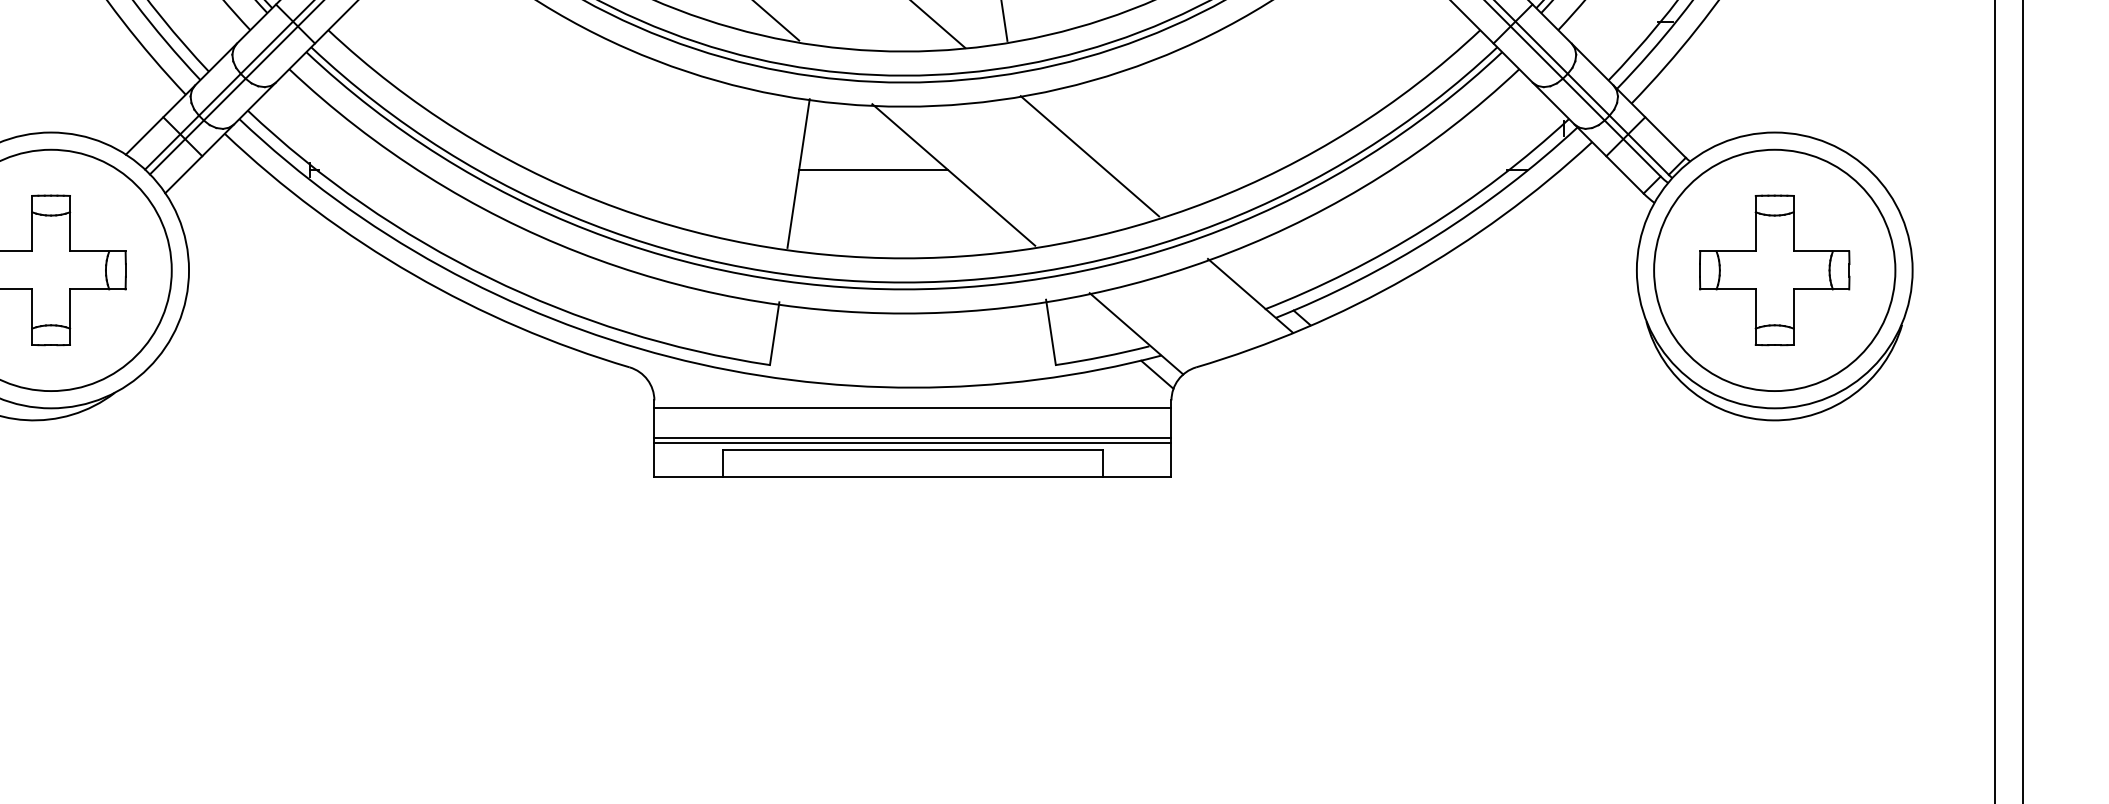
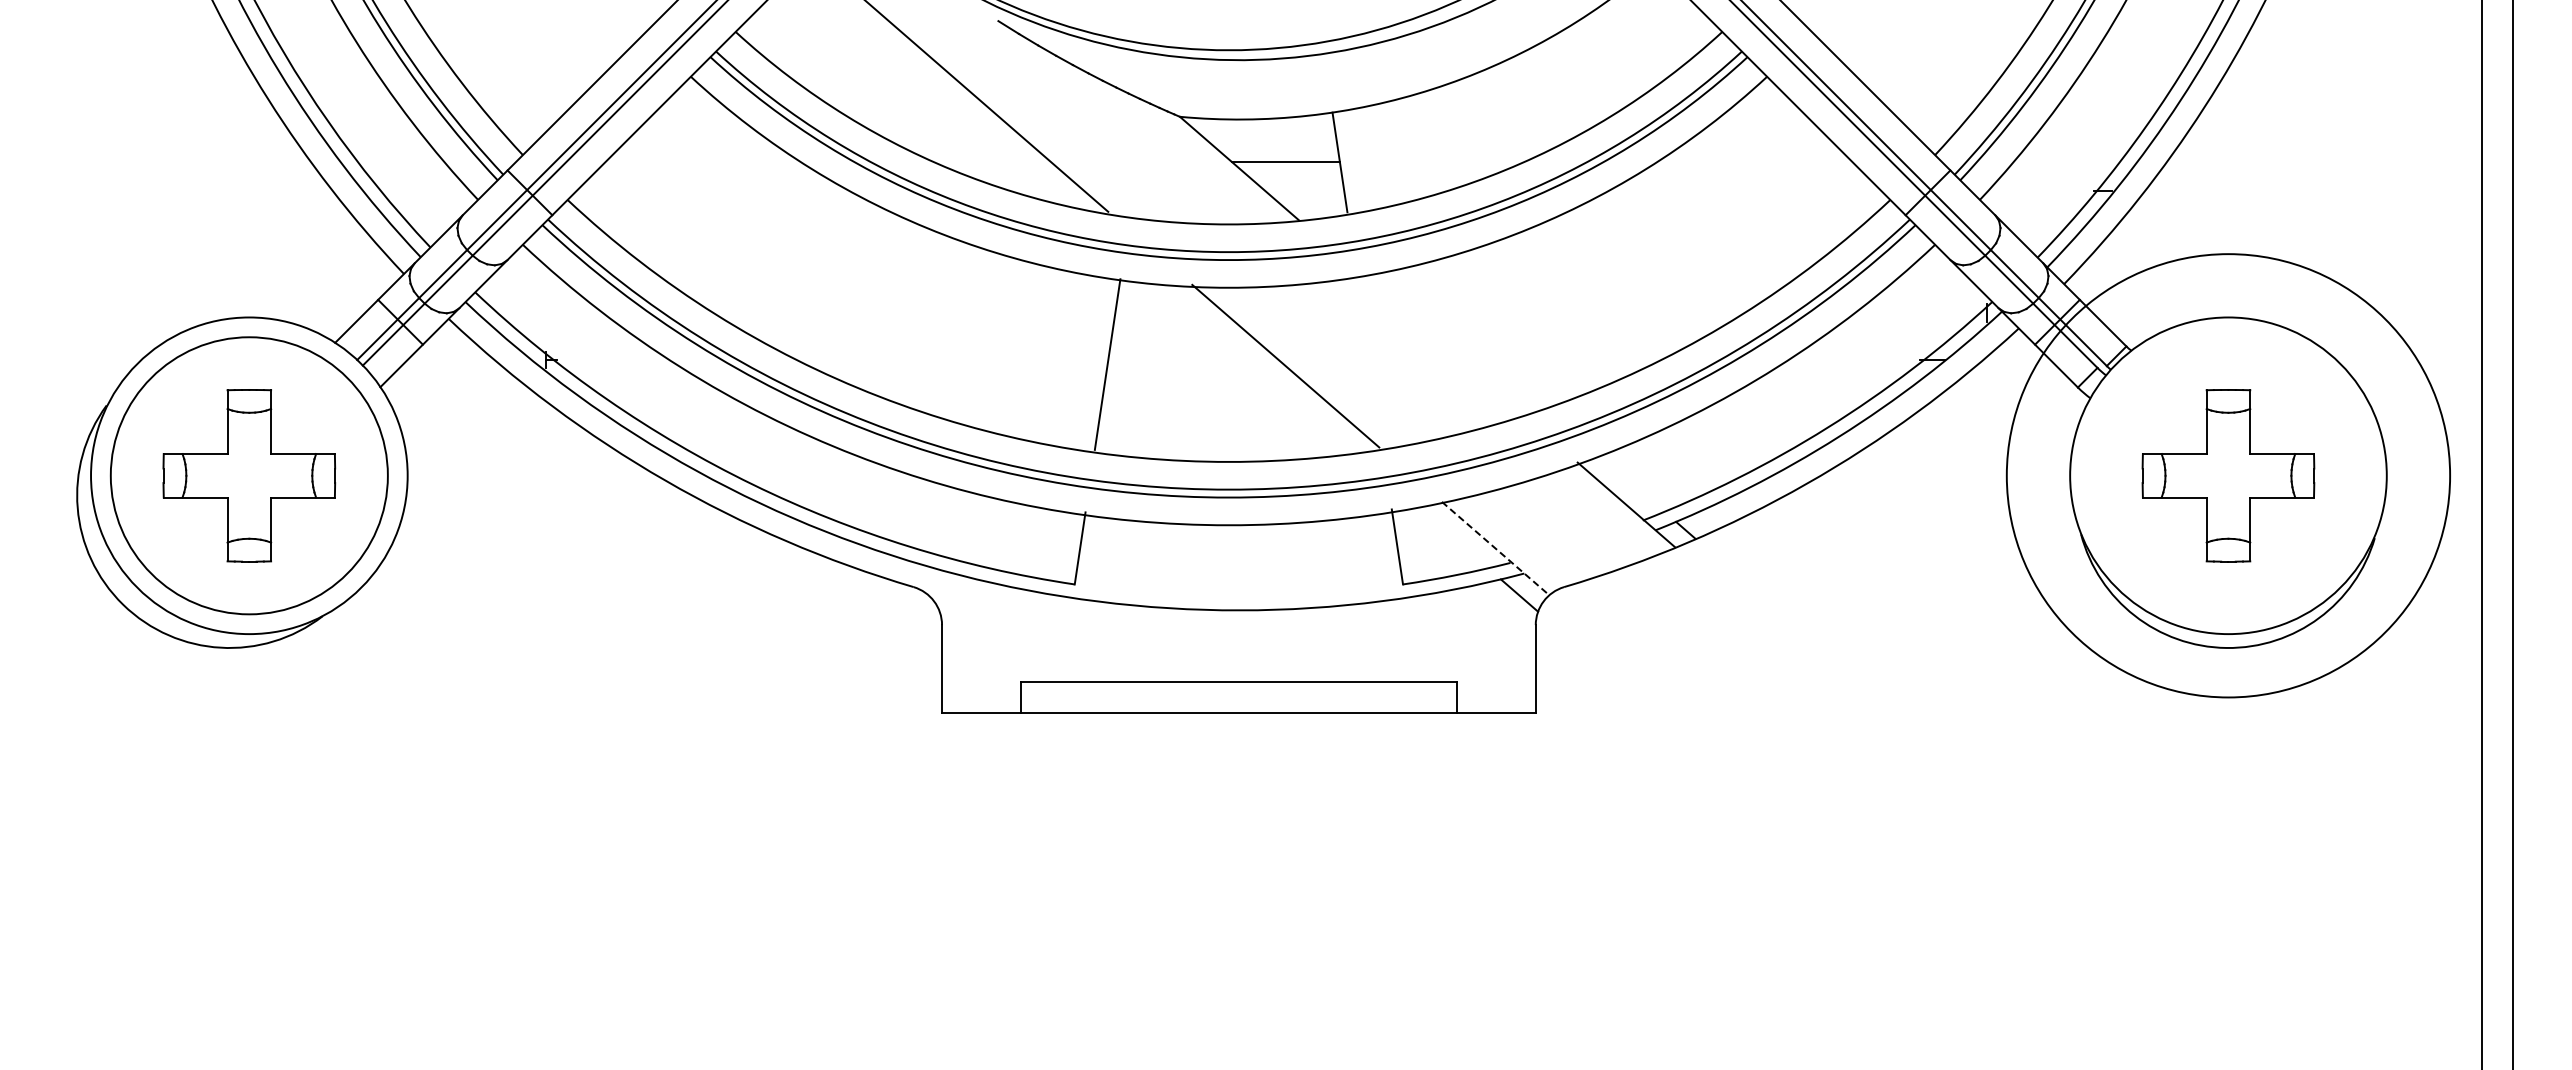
line: (1089, 156) -> (1441, 344), removed
line: (873, 170) -> (1193, 360), removed
circle: (1774, 270) -> (2228, 475), size x1.6
line: (1137, 333) -> (1496, 548), solid -> dashed
line: (912, 408) -> (1238, 634), removed
line: (912, 437) -> (1238, 667), removed
line: (912, 442) -> (1238, 673), removed

